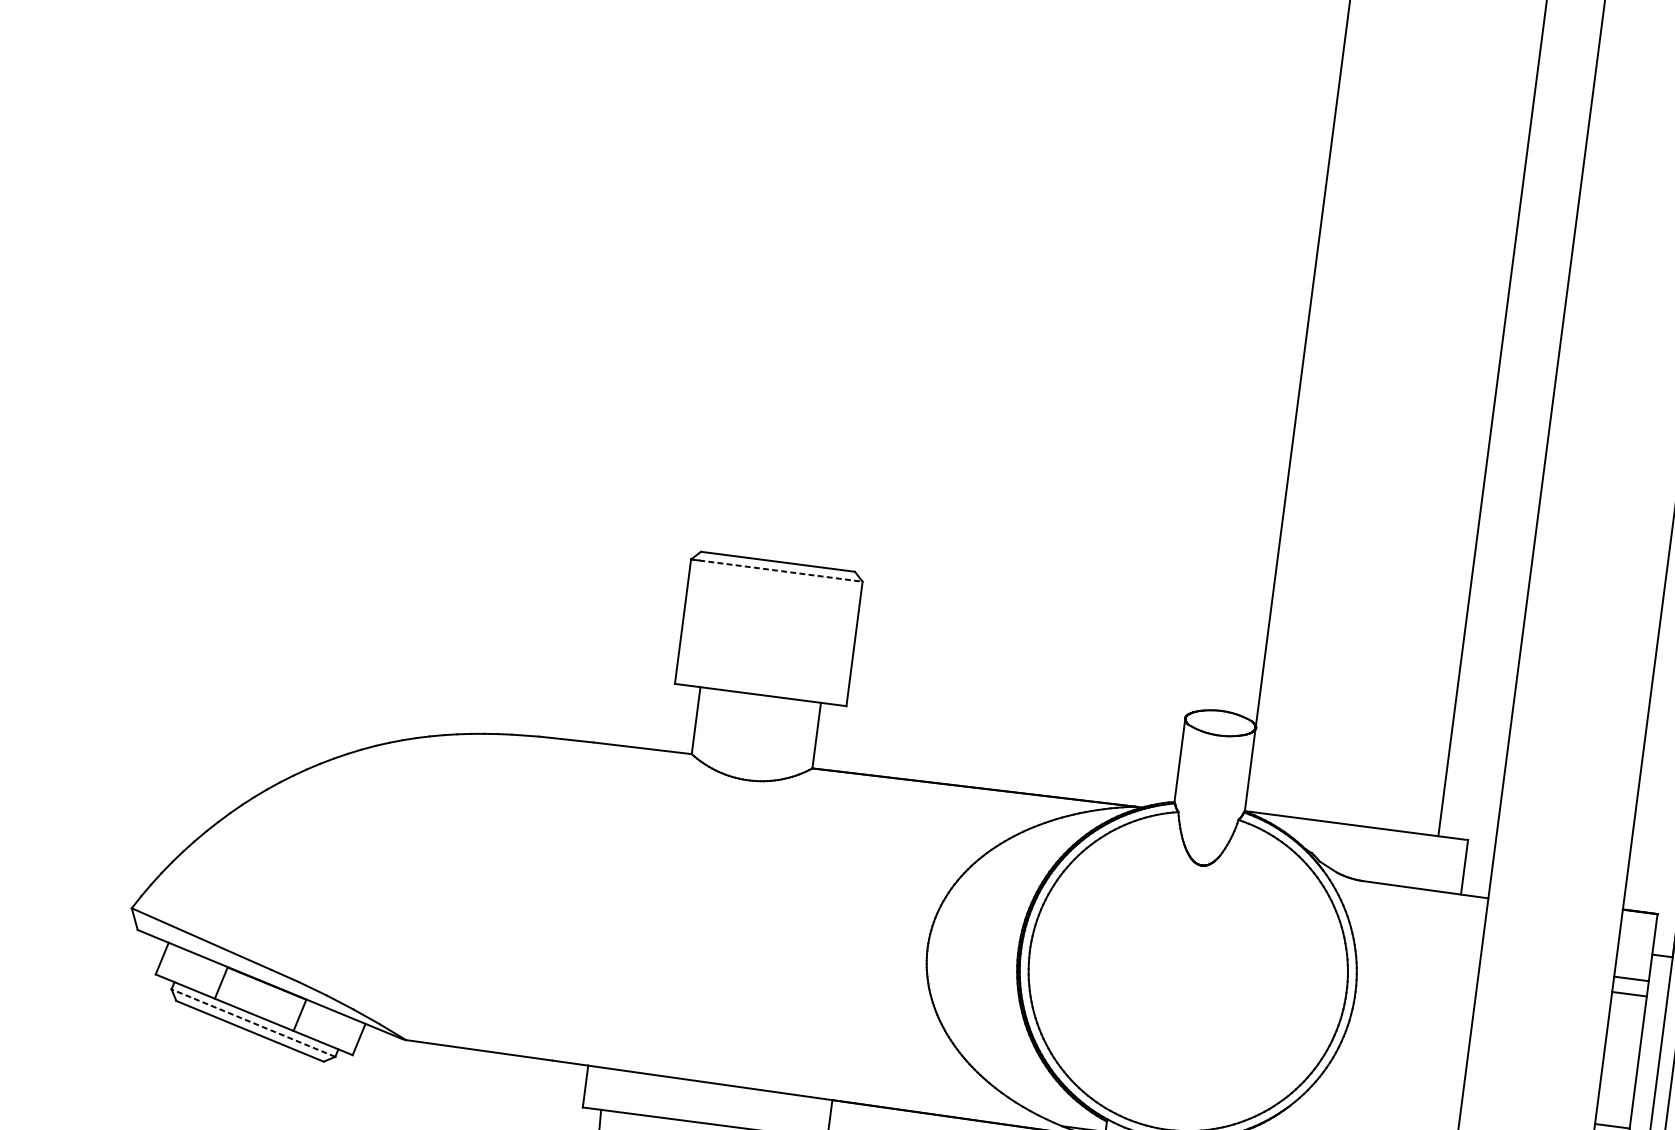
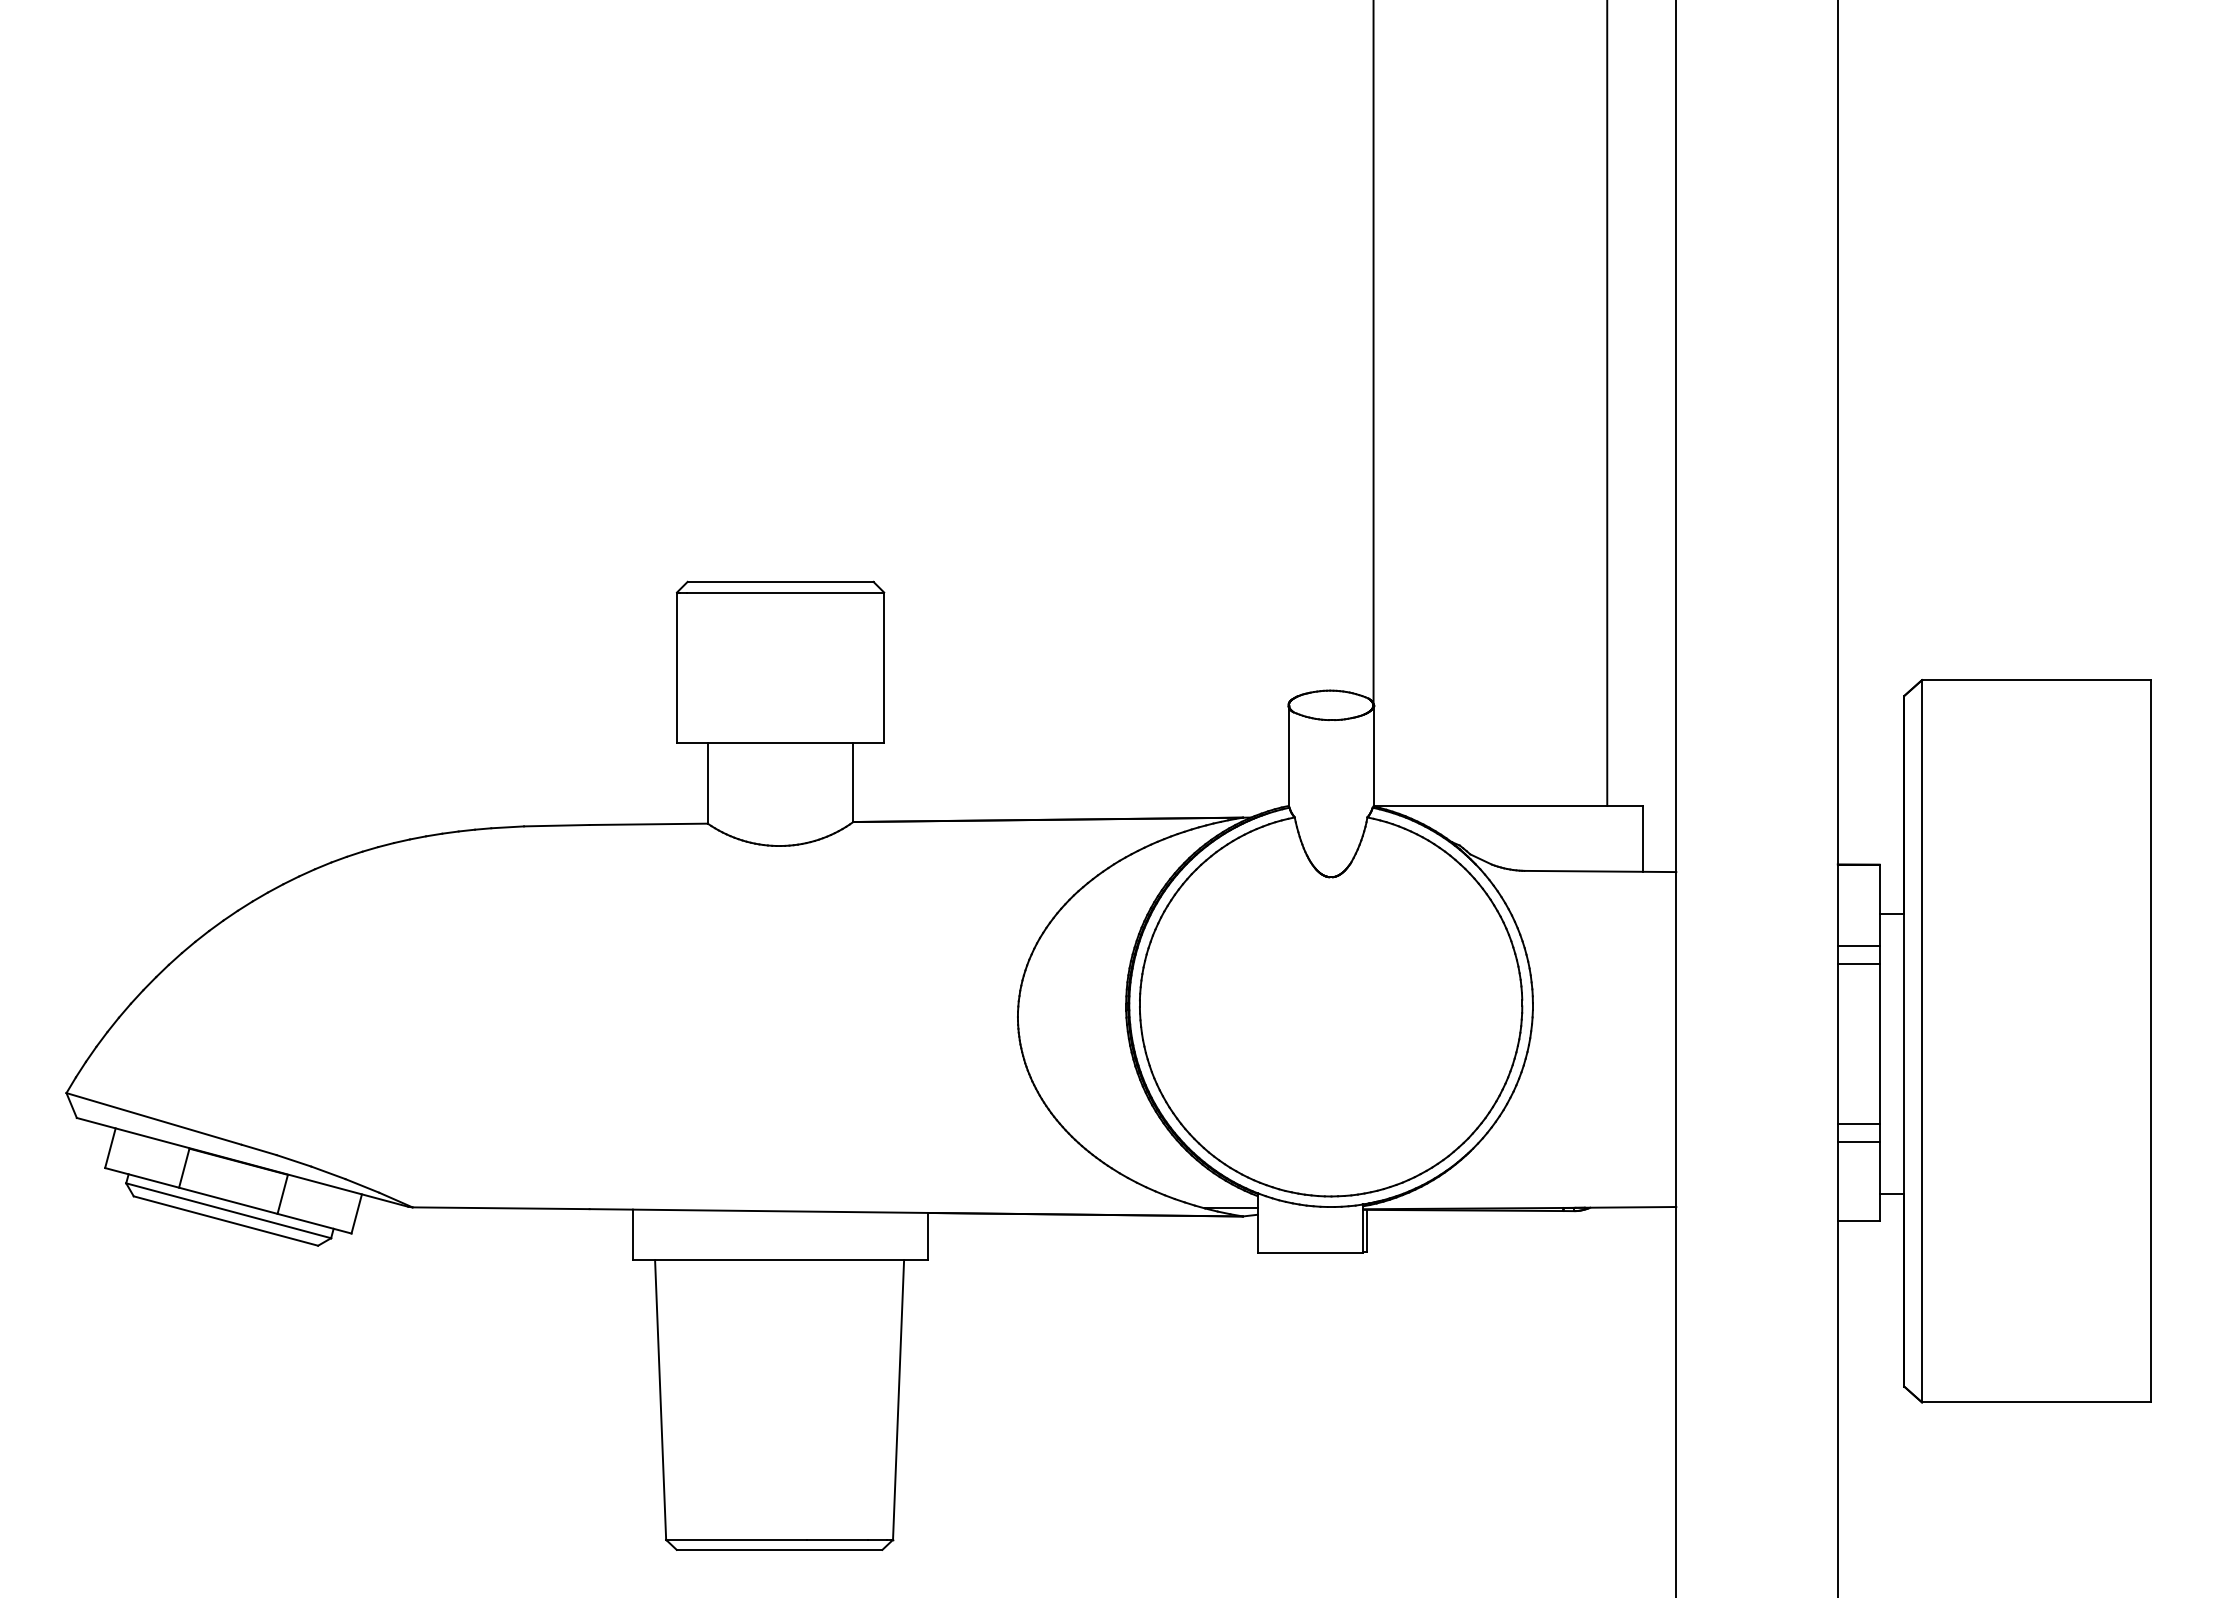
line: (780, 571) -> (785, 592), dashed -> solid
line: (253, 1022) -> (228, 1210), dashed -> solid

